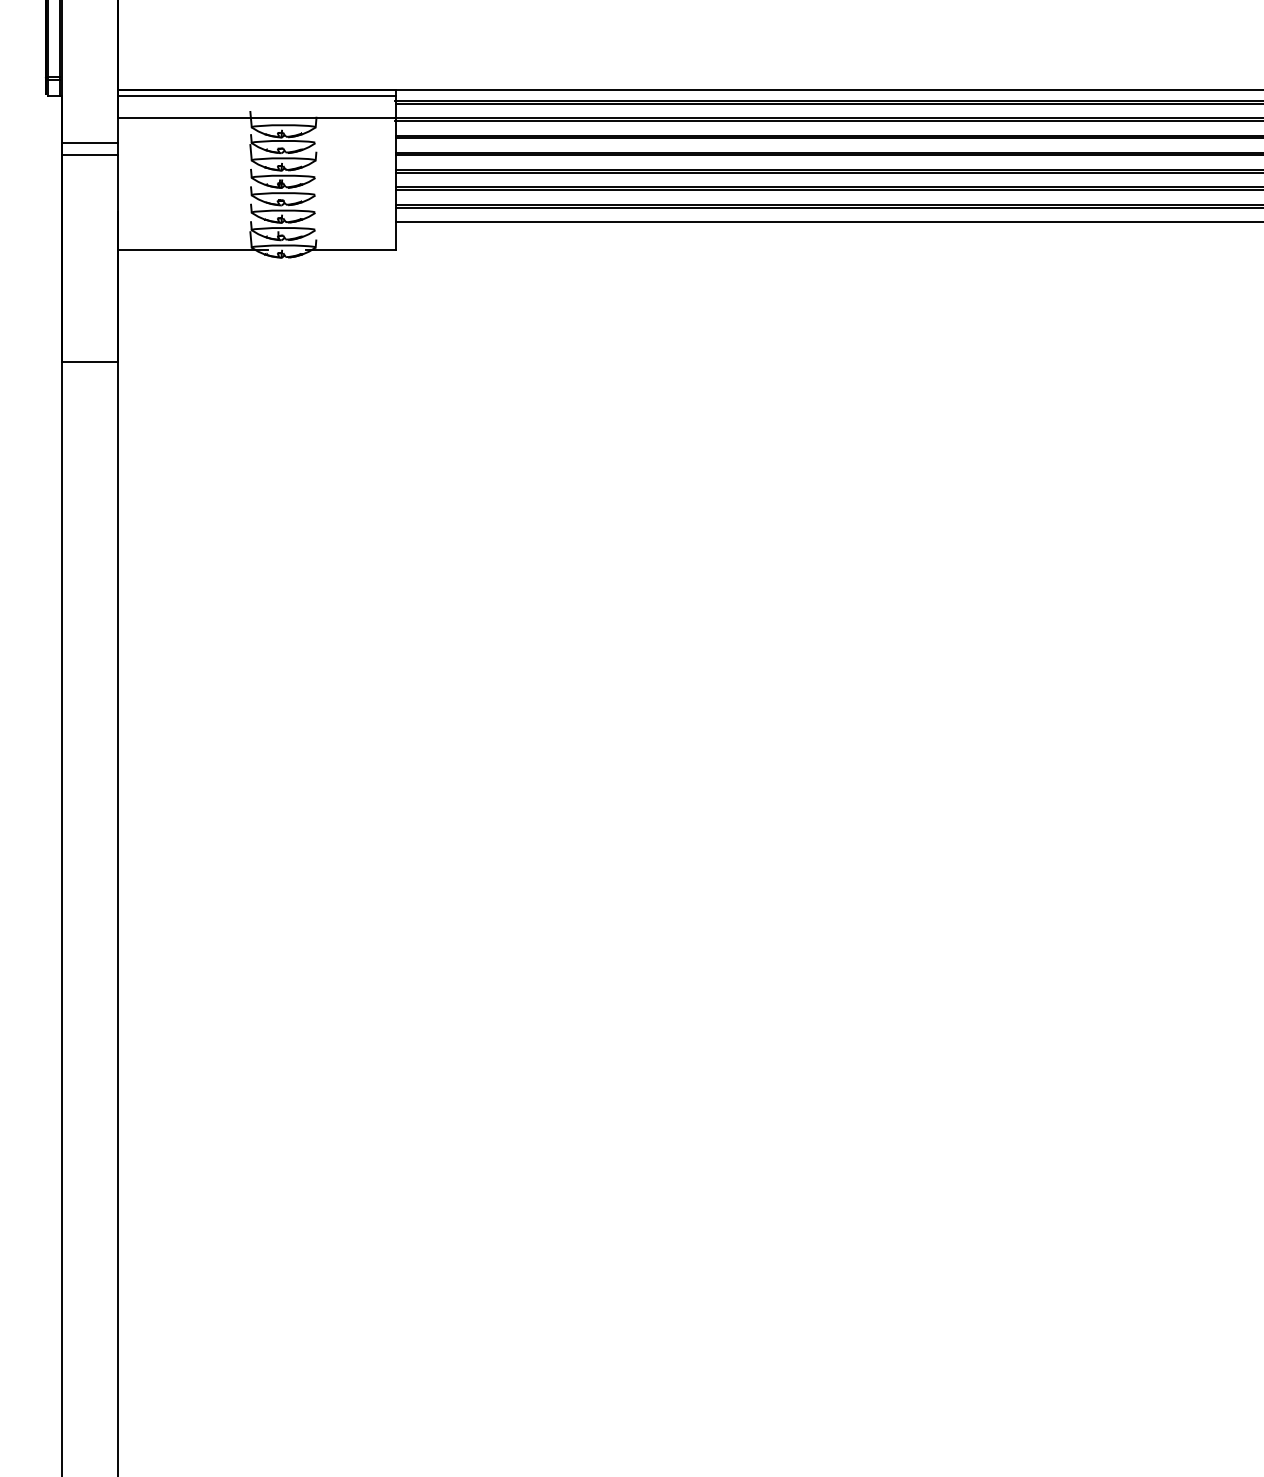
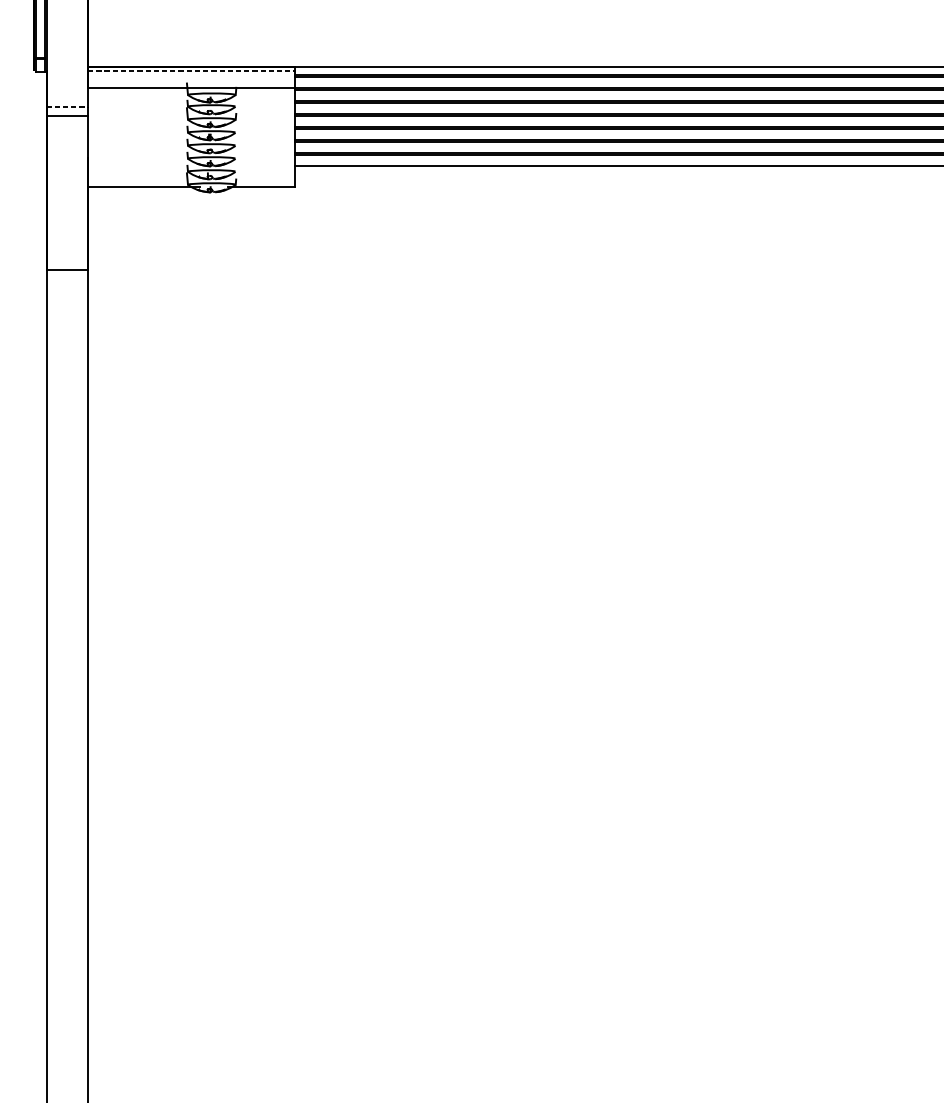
line: (256, 95) -> (191, 71), solid -> dashed
line: (90, 143) -> (67, 107), solid -> dashed

